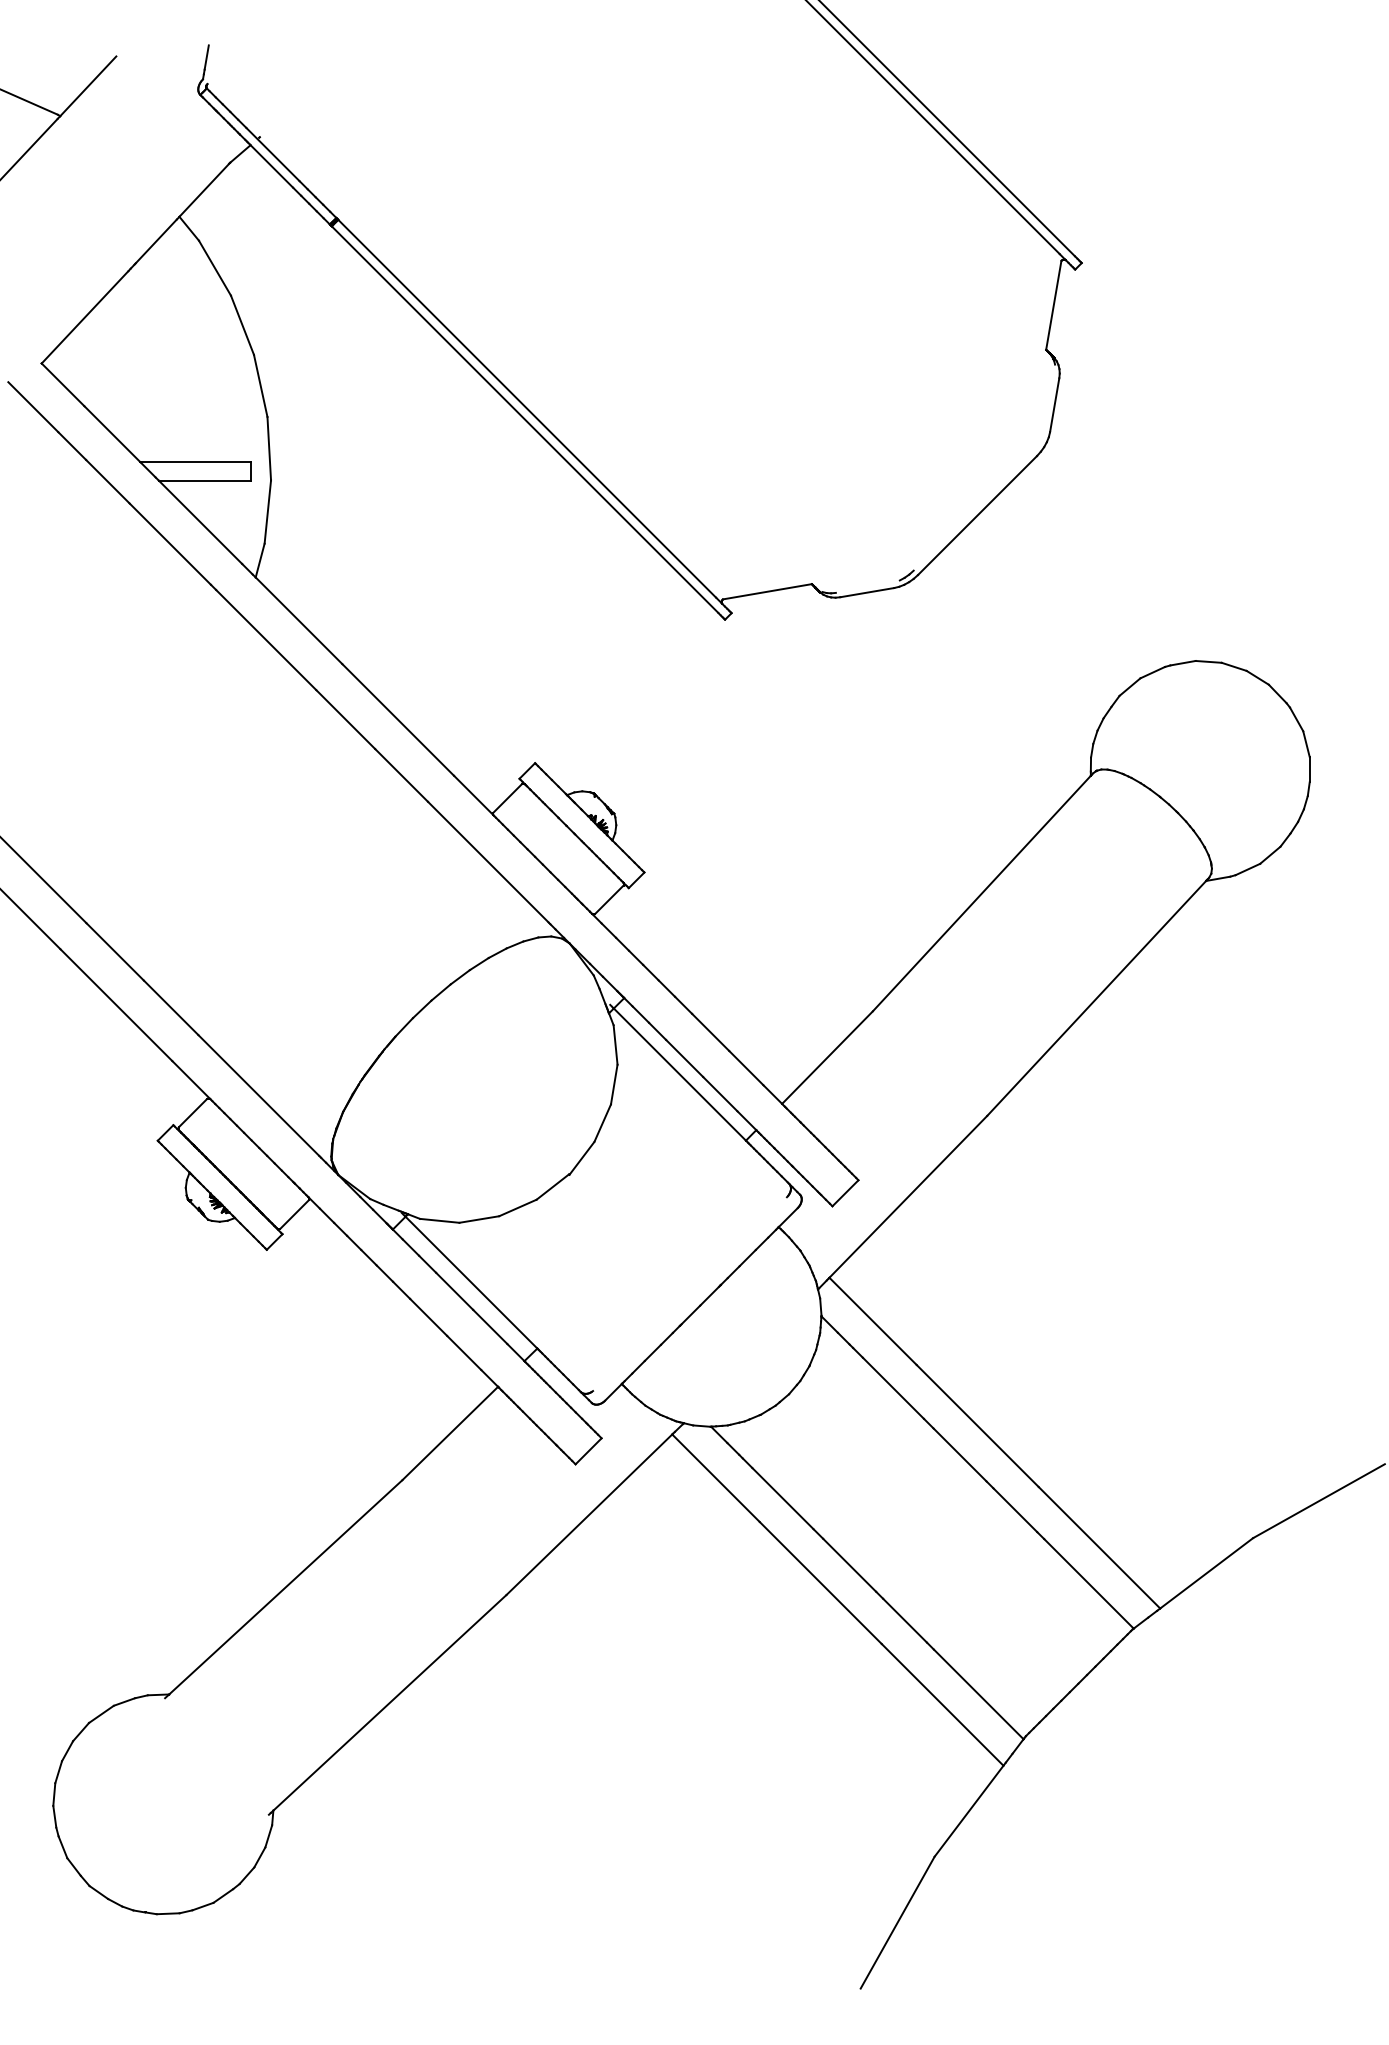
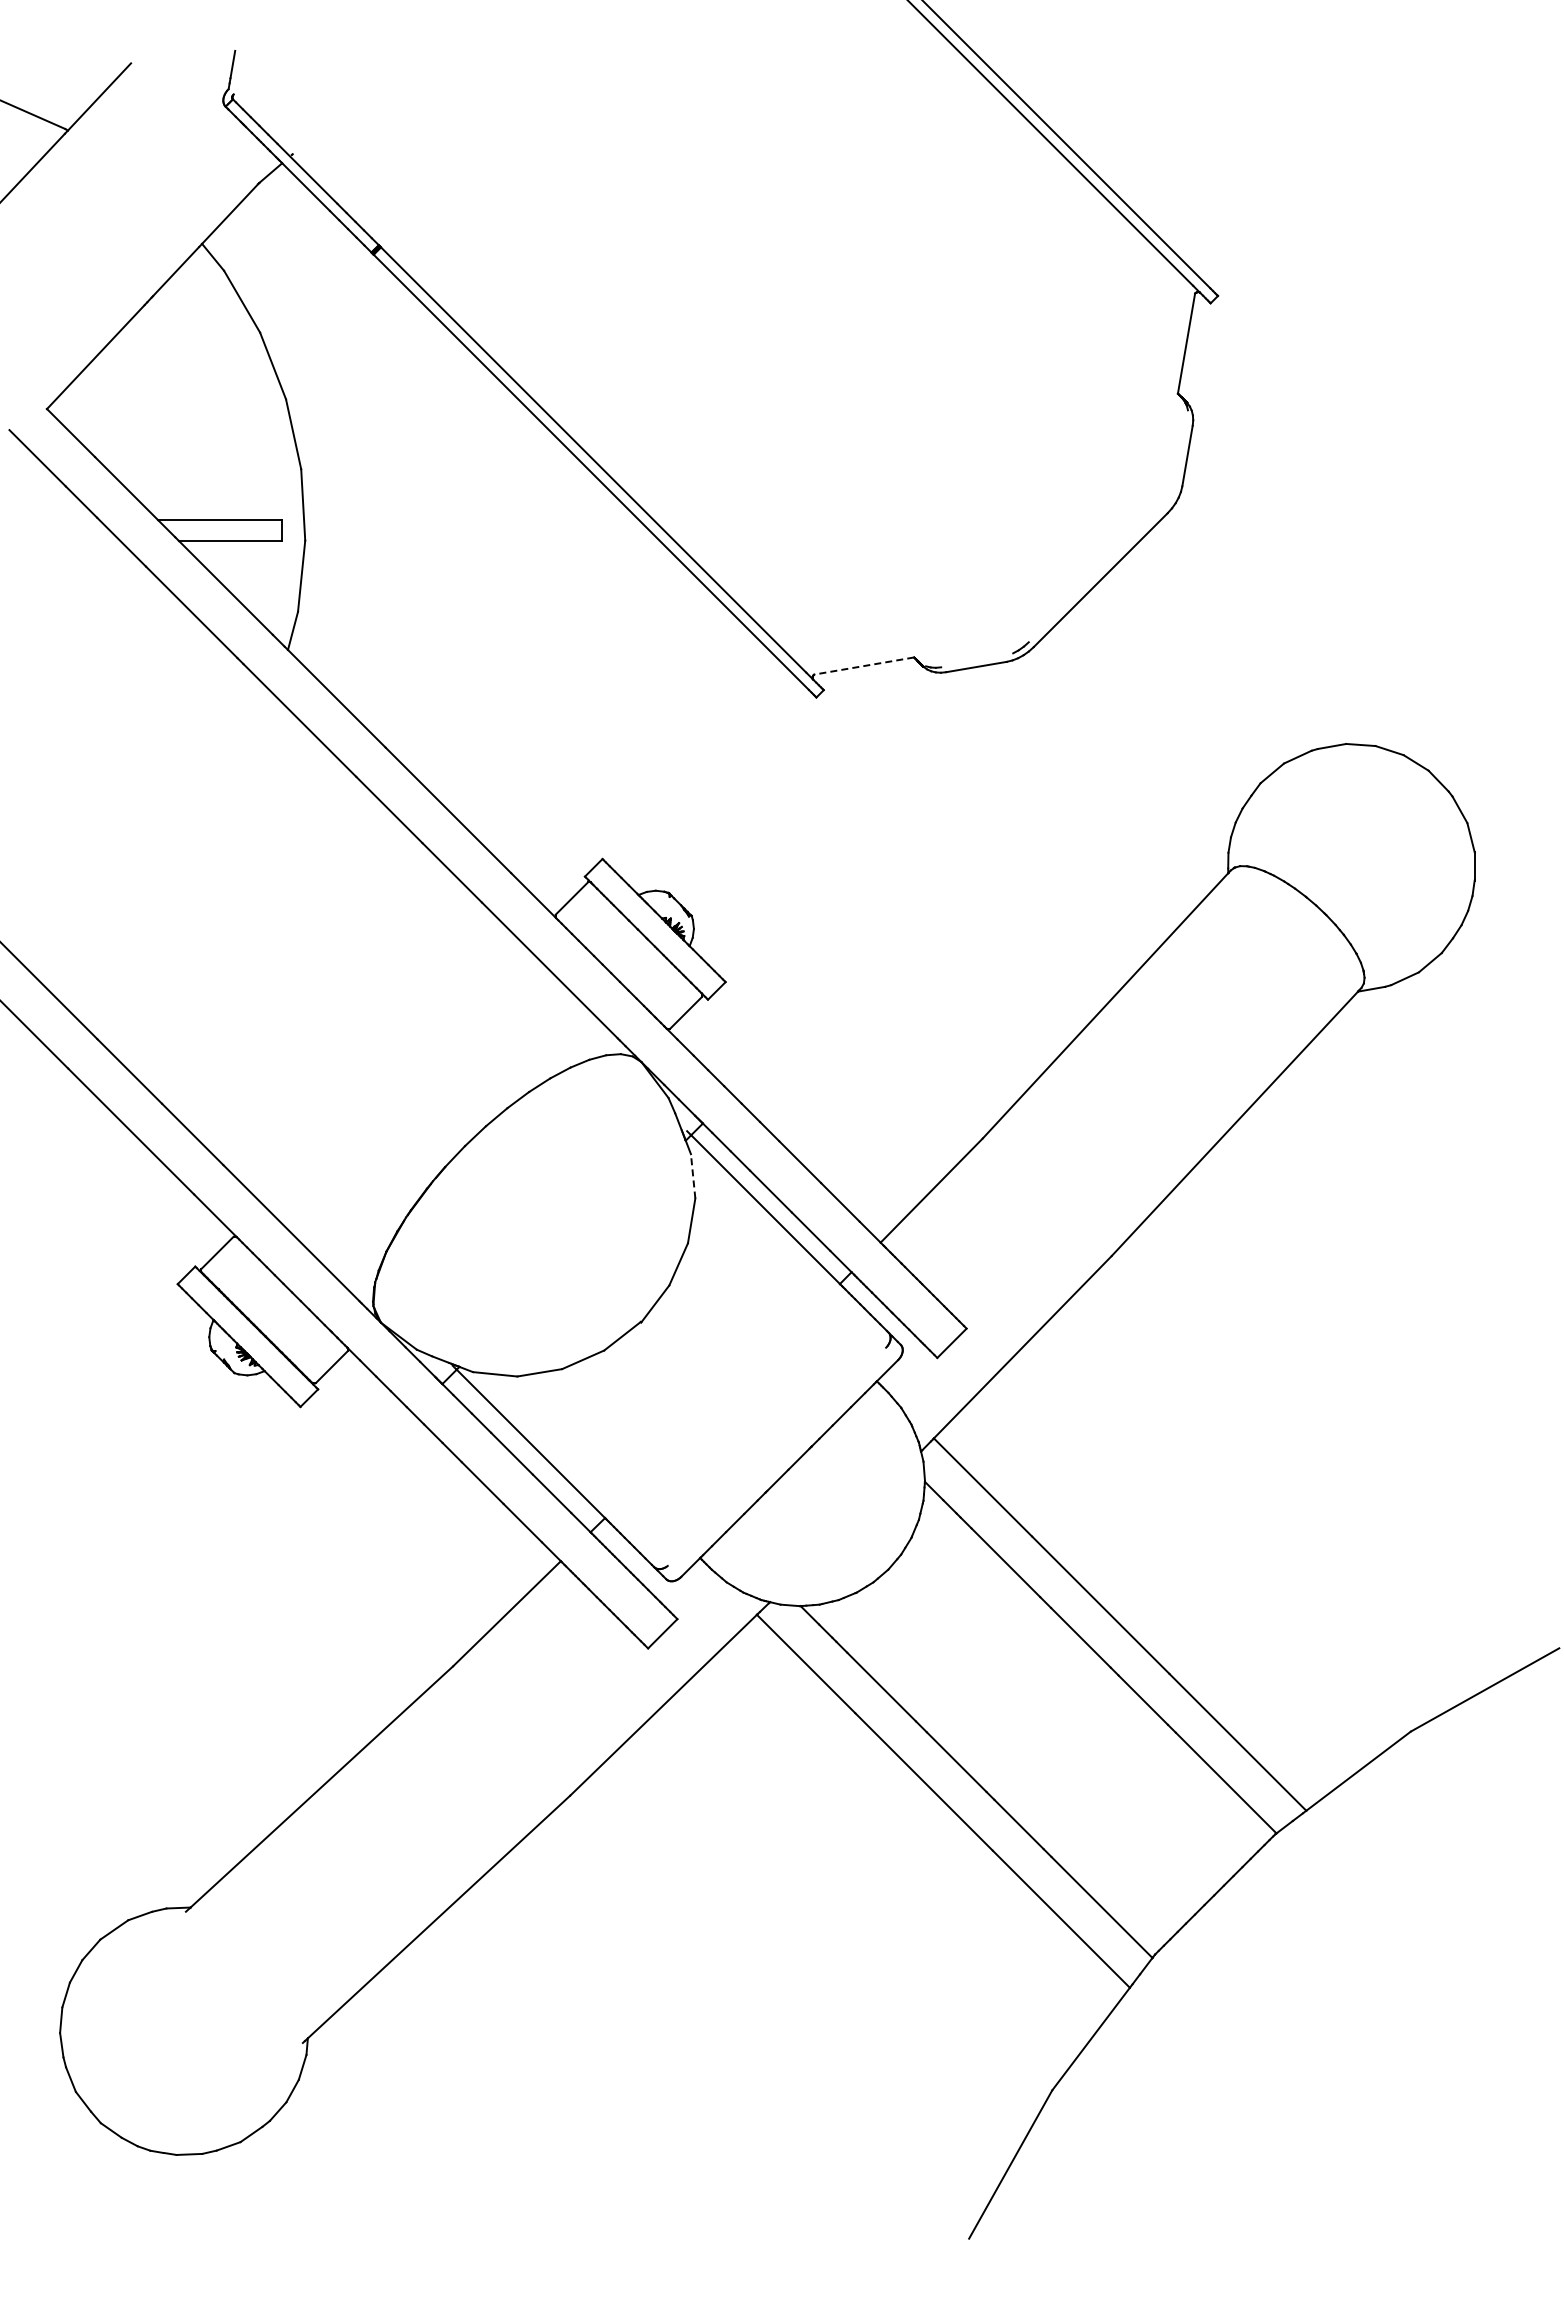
line: (767, 592) -> (864, 666), solid -> dashed
line: (615, 1044) -> (693, 1175), solid -> dashed

